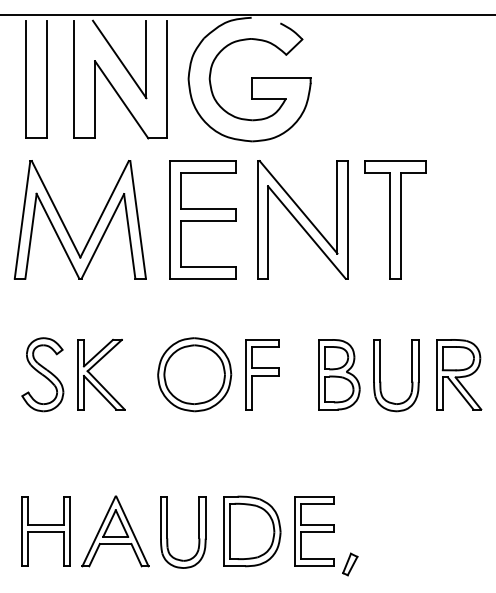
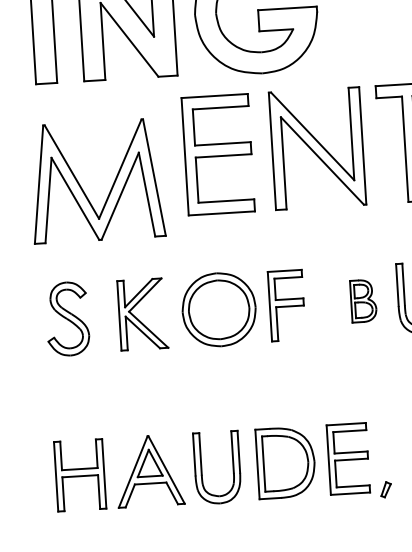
part: (65, 225) -> (82, 187), moved
part: (339, 374) -> (363, 300), size x0.6
part: (96, 378) -> (138, 318), moved
part: (350, 564) -> (386, 489), size x0.7

